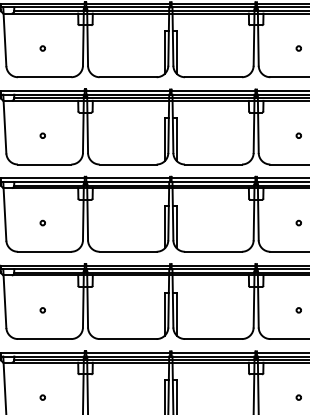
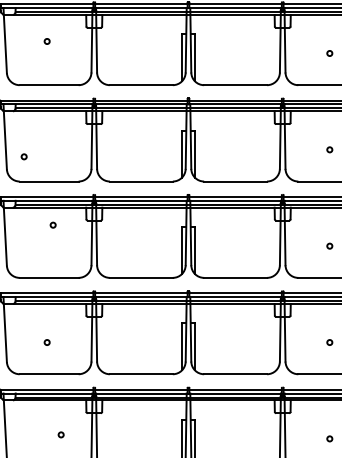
circle: (42, 48) -> (46, 41), moved
circle: (42, 135) -> (23, 156), moved
circle: (42, 222) -> (52, 224), moved
circle: (42, 397) -> (60, 434), moved

